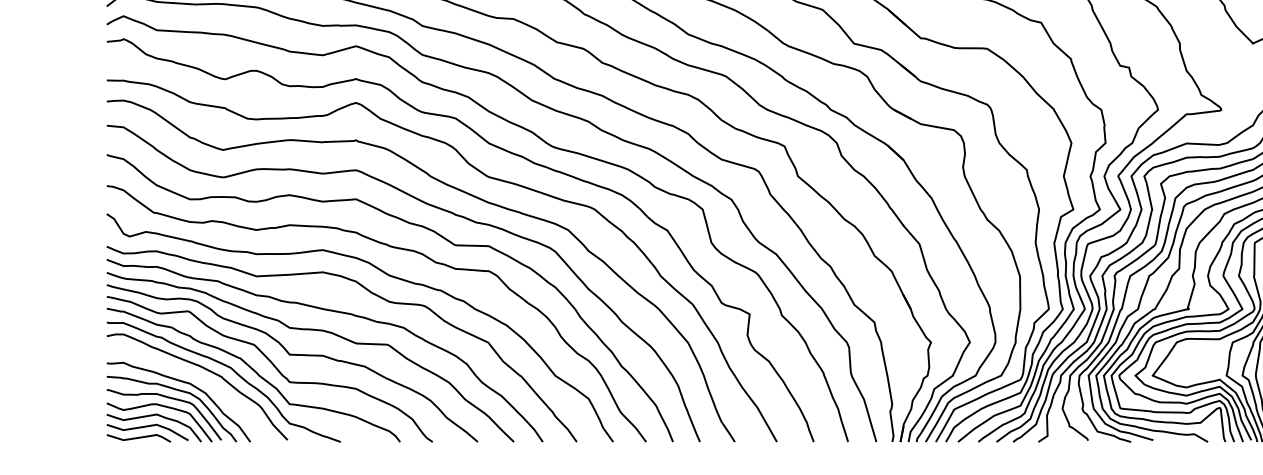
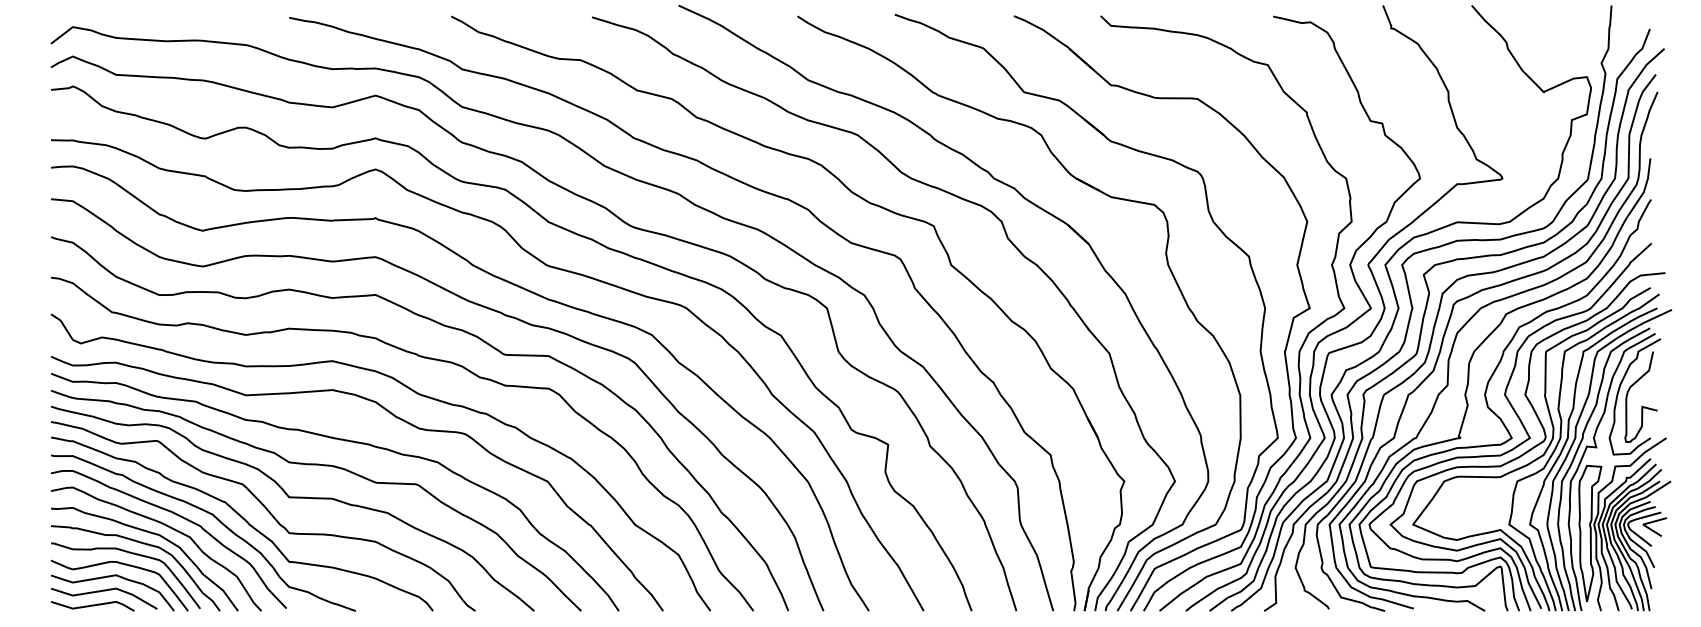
curve: (195, 377) -> (166, 526), added

